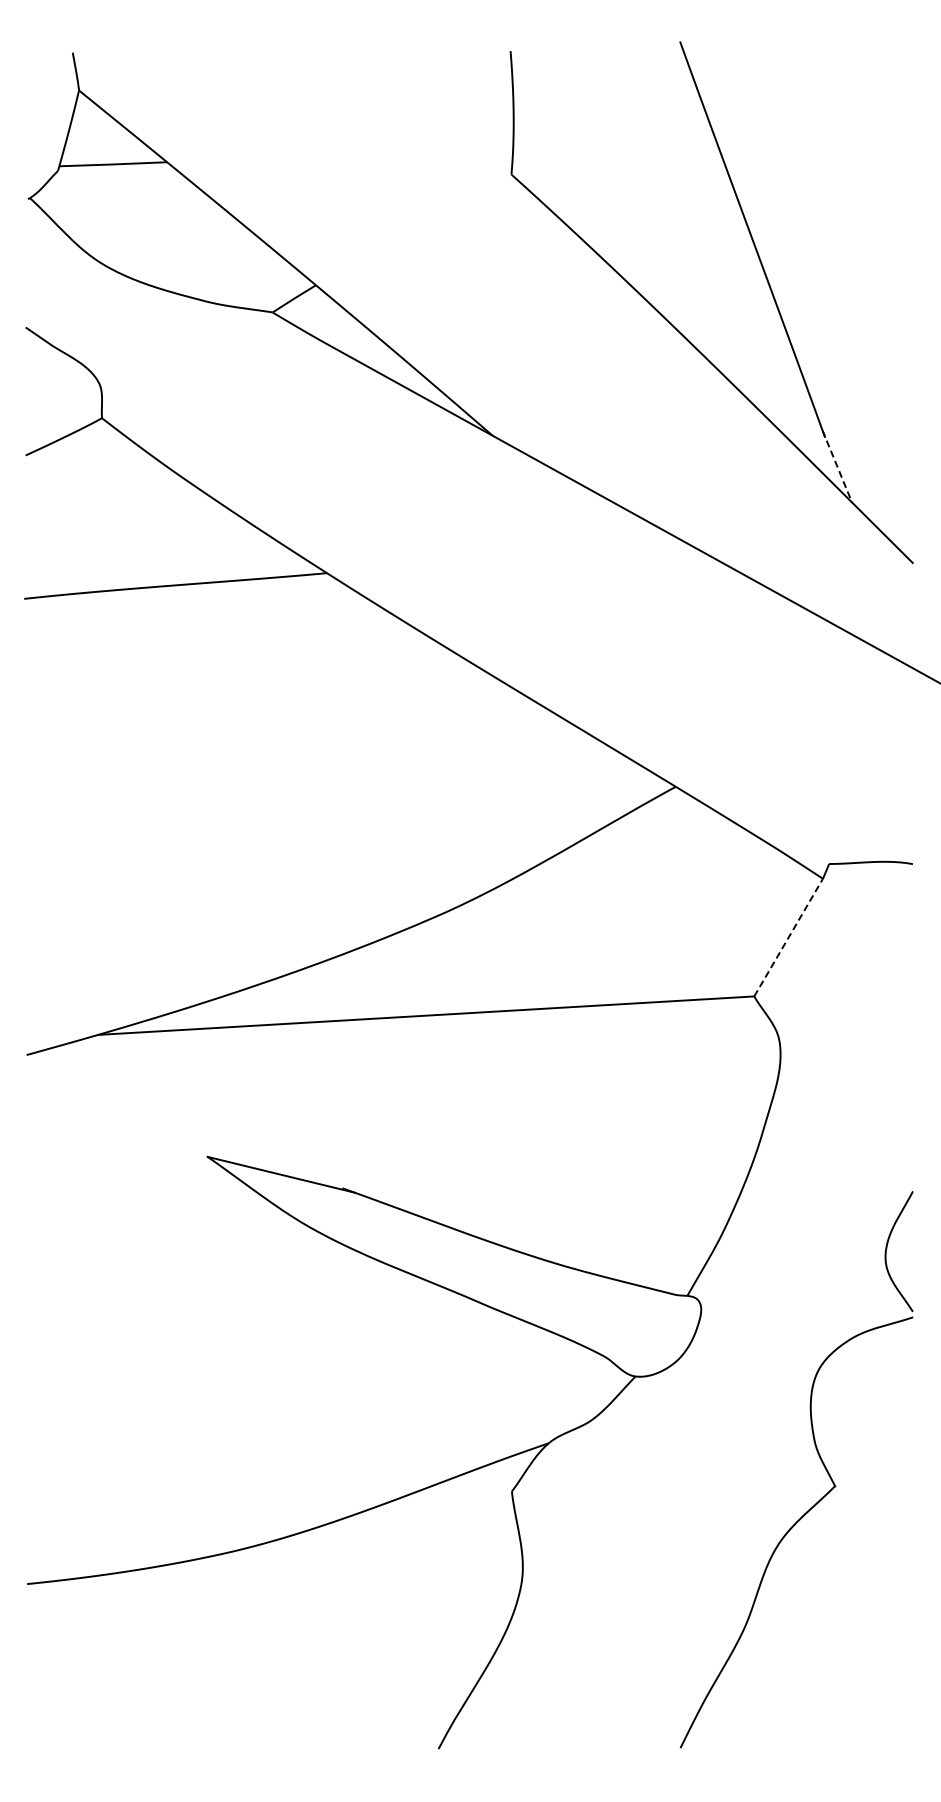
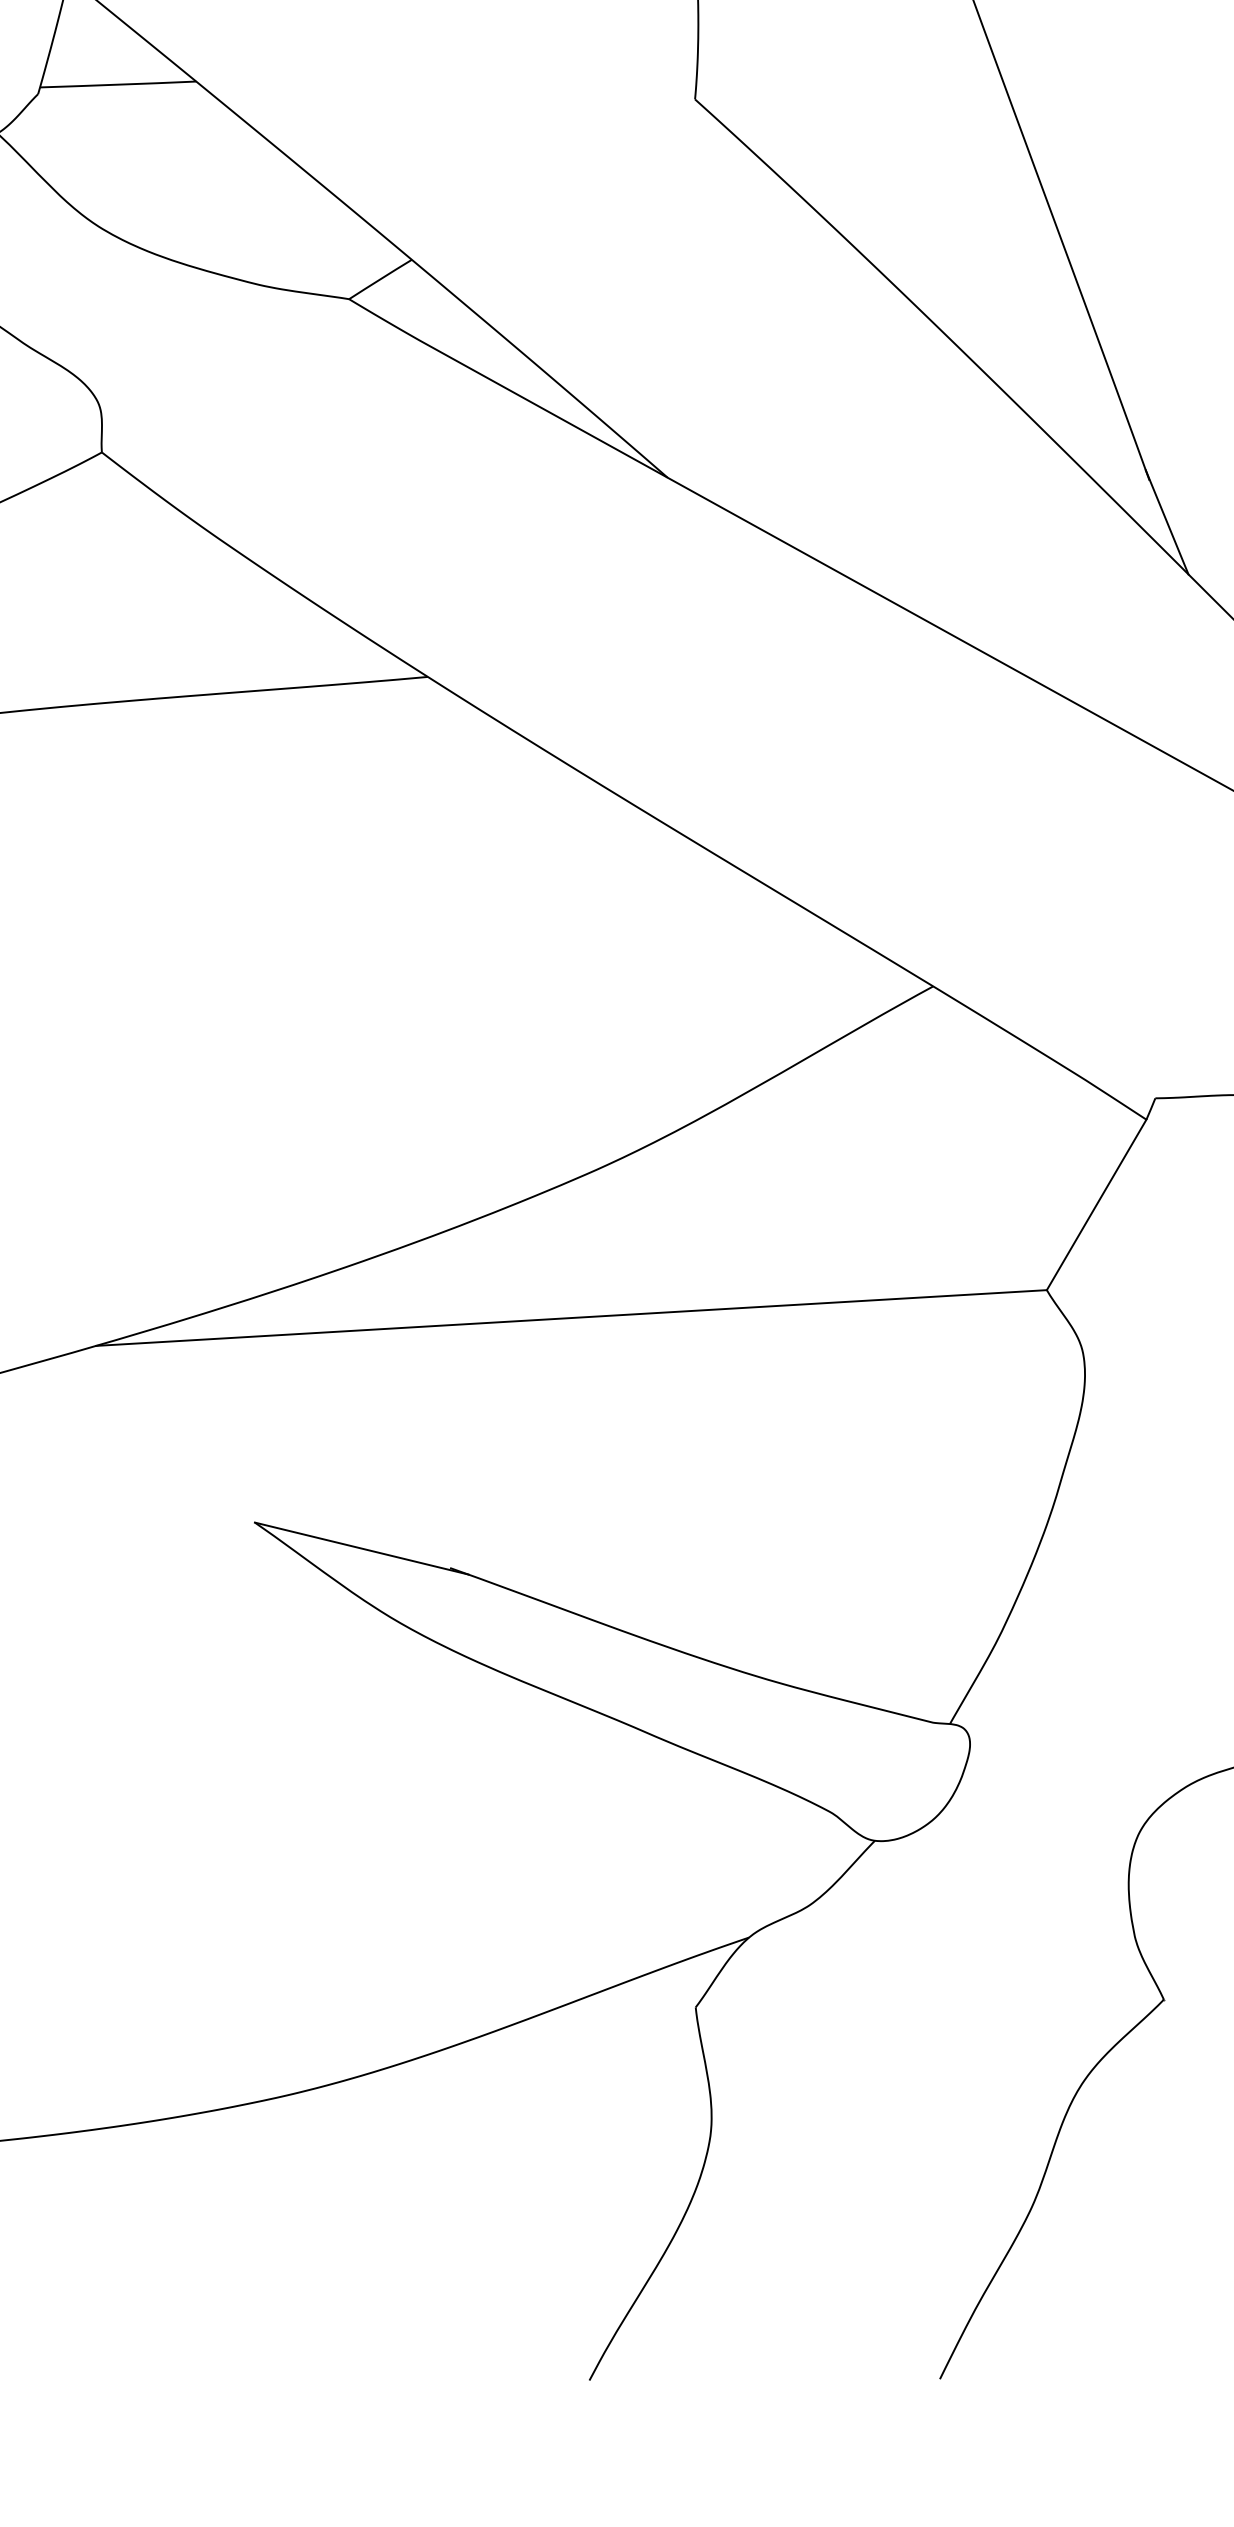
line: (837, 466) -> (1167, 522), dashed -> solid
line: (788, 937) -> (1096, 1204), dashed -> solid

